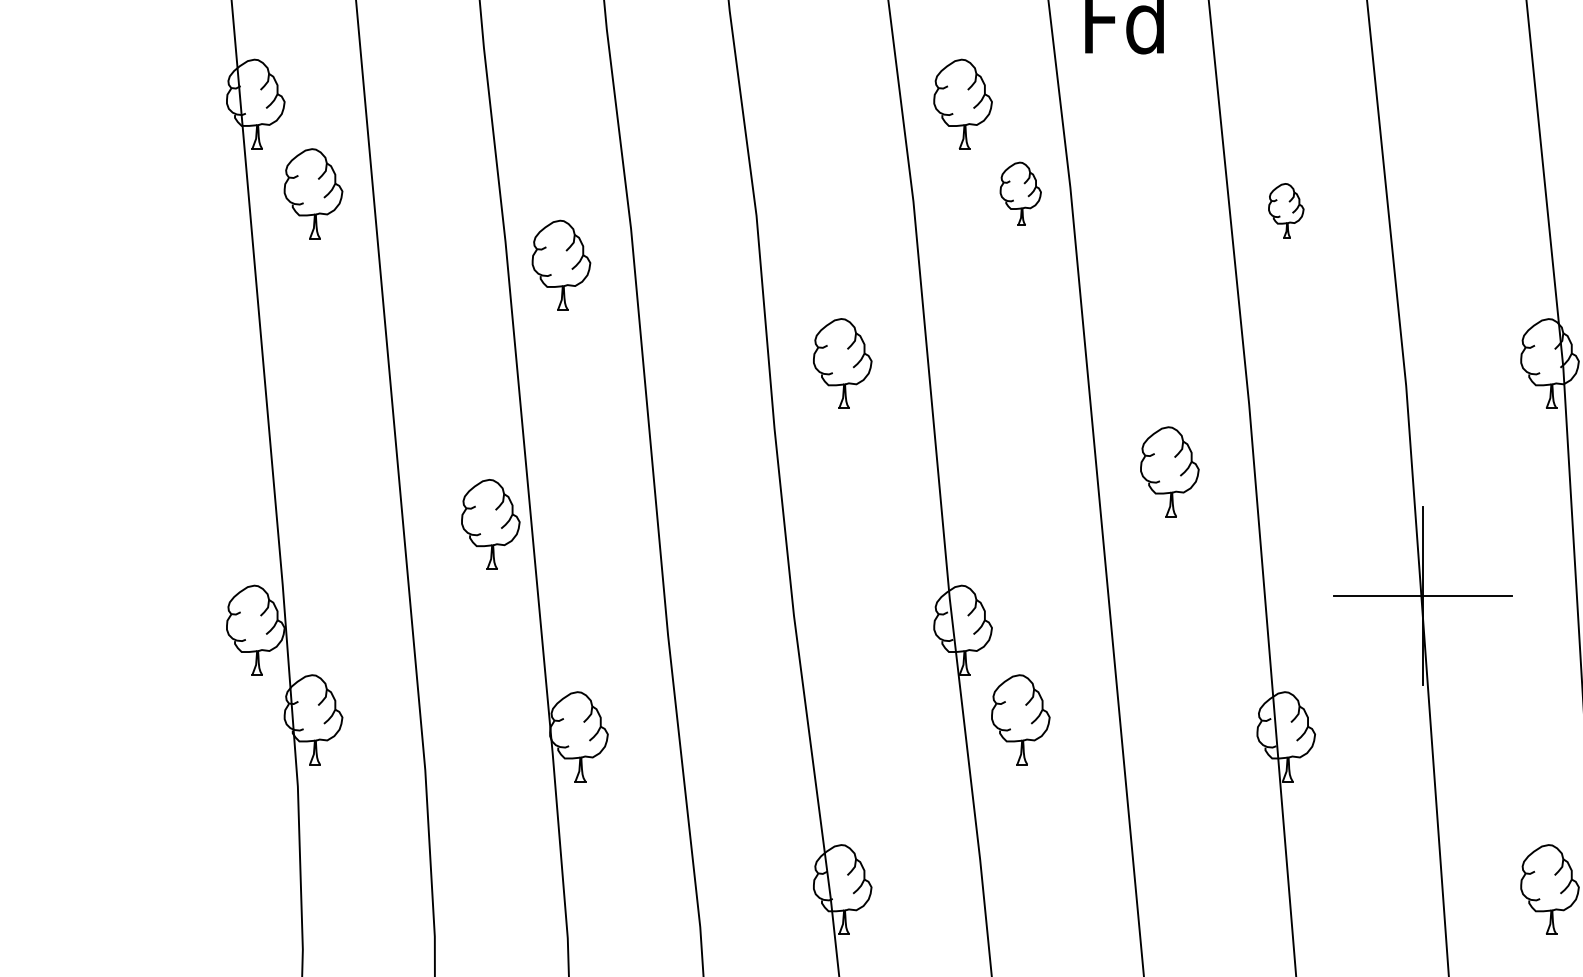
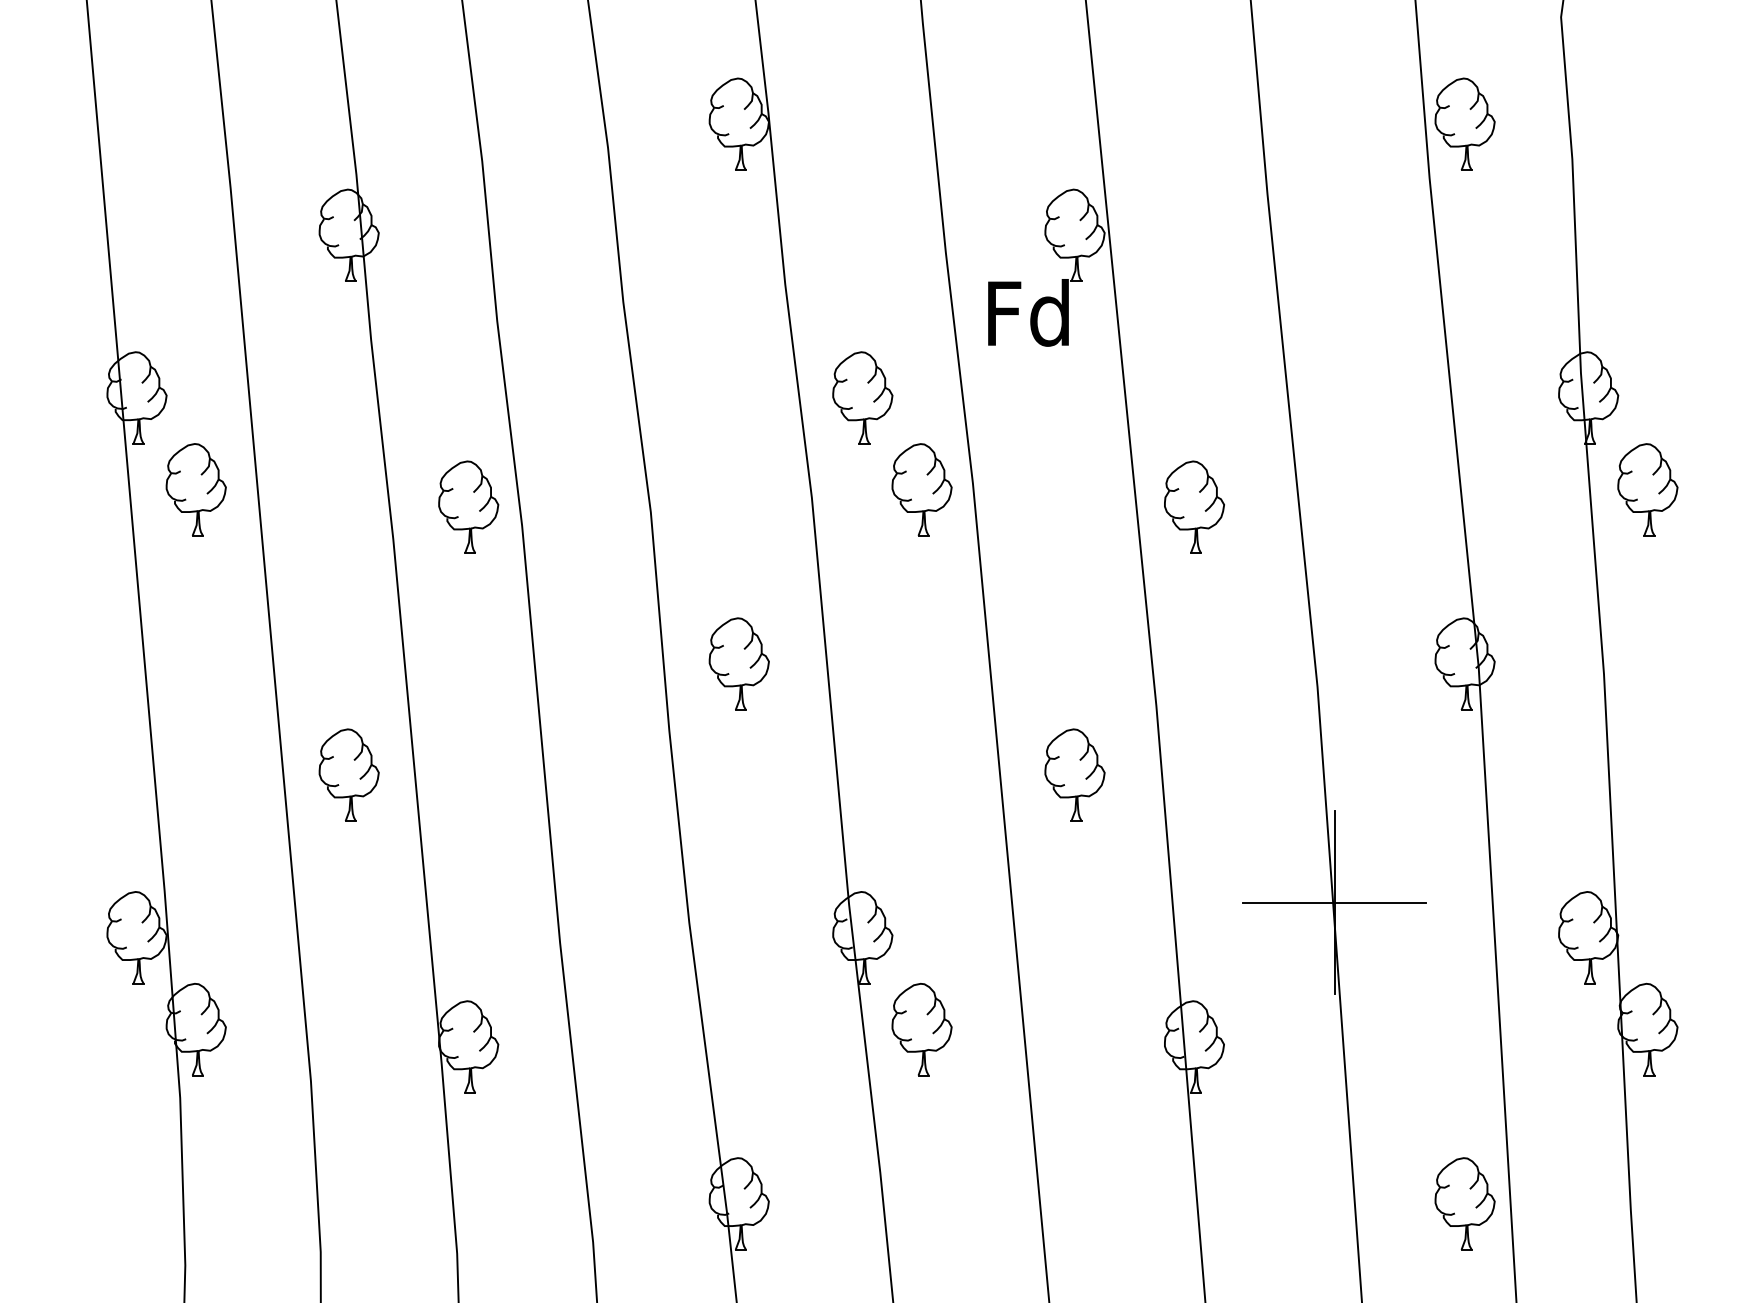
part: (1020, 193) -> (921, 489), size x1.43
part: (1286, 210) -> (1194, 506), size x1.67
part: (561, 264) -> (468, 506), moved
part: (490, 523) -> (348, 774), moved

